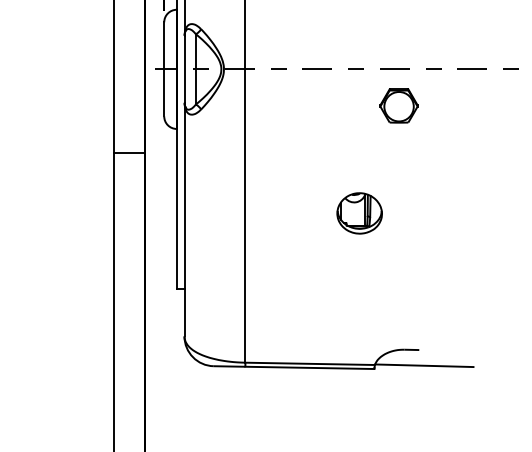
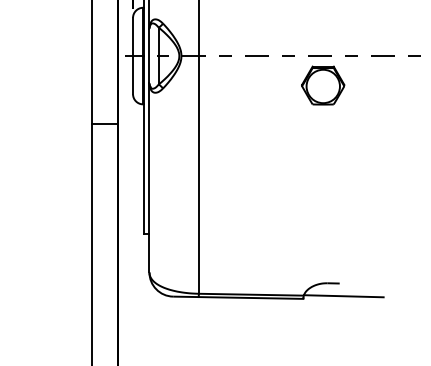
part: (399, 105) -> (323, 85), size x1.4
part: (359, 213) -> (291, 172), removed

